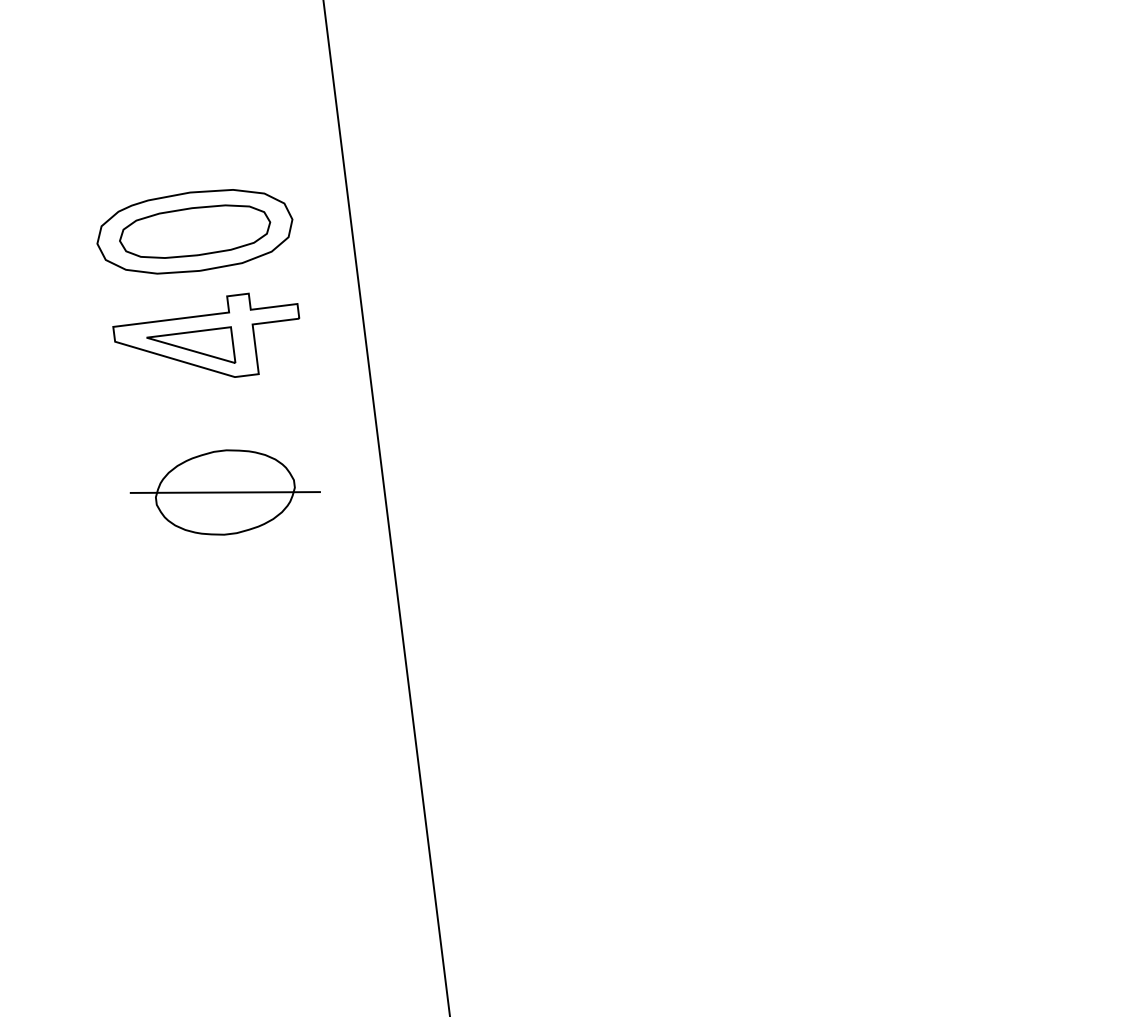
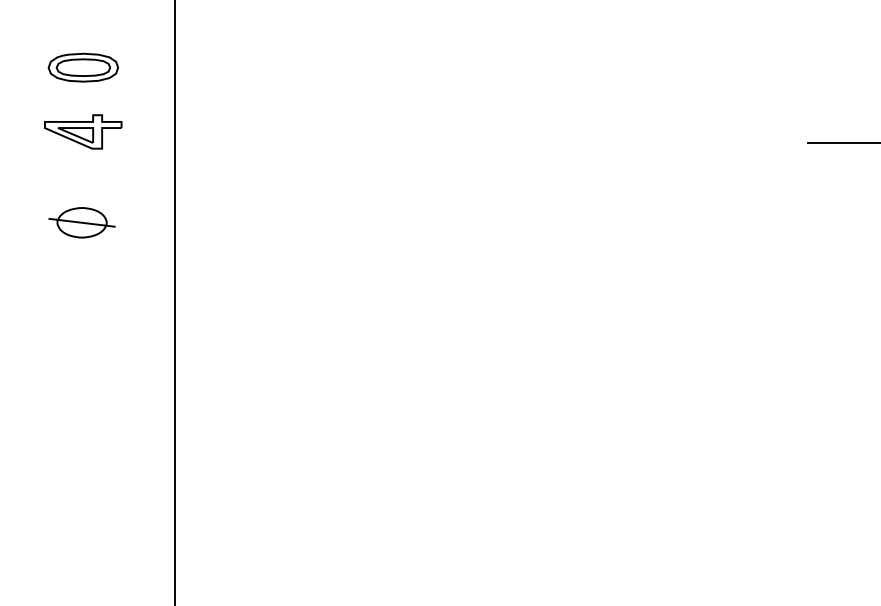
part: (195, 231) -> (83, 67), size x0.6
part: (206, 339) -> (82, 131), size x0.7
part: (224, 492) -> (81, 222), size x0.6

